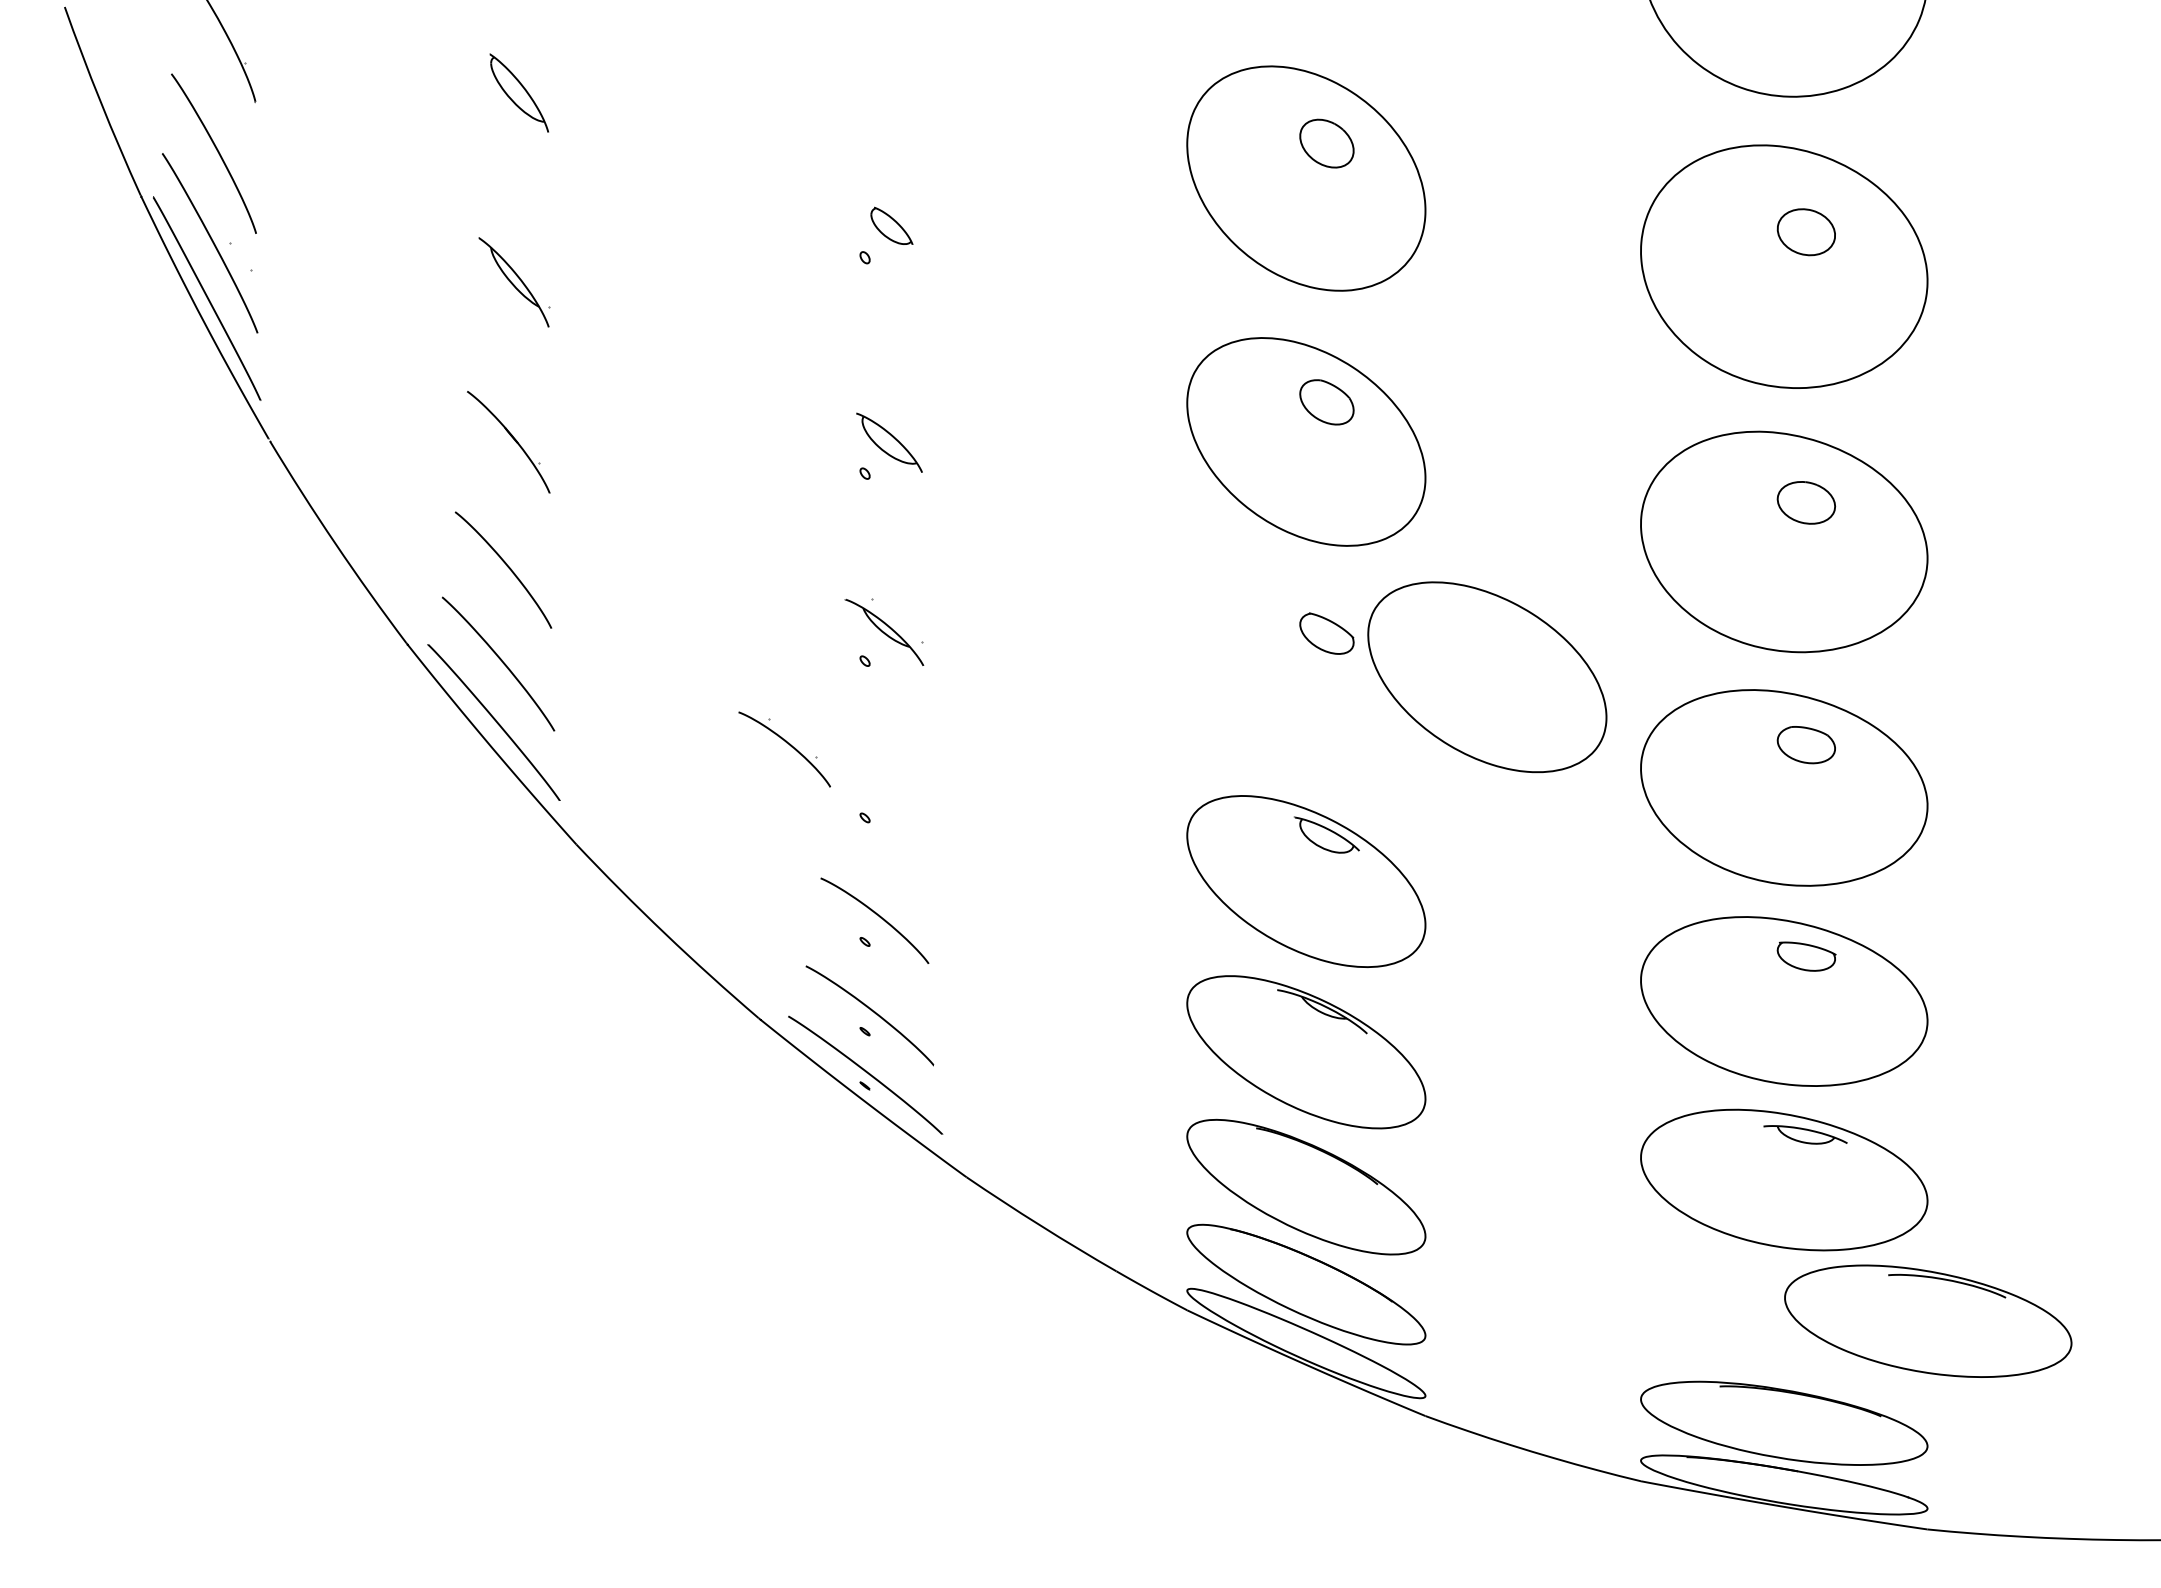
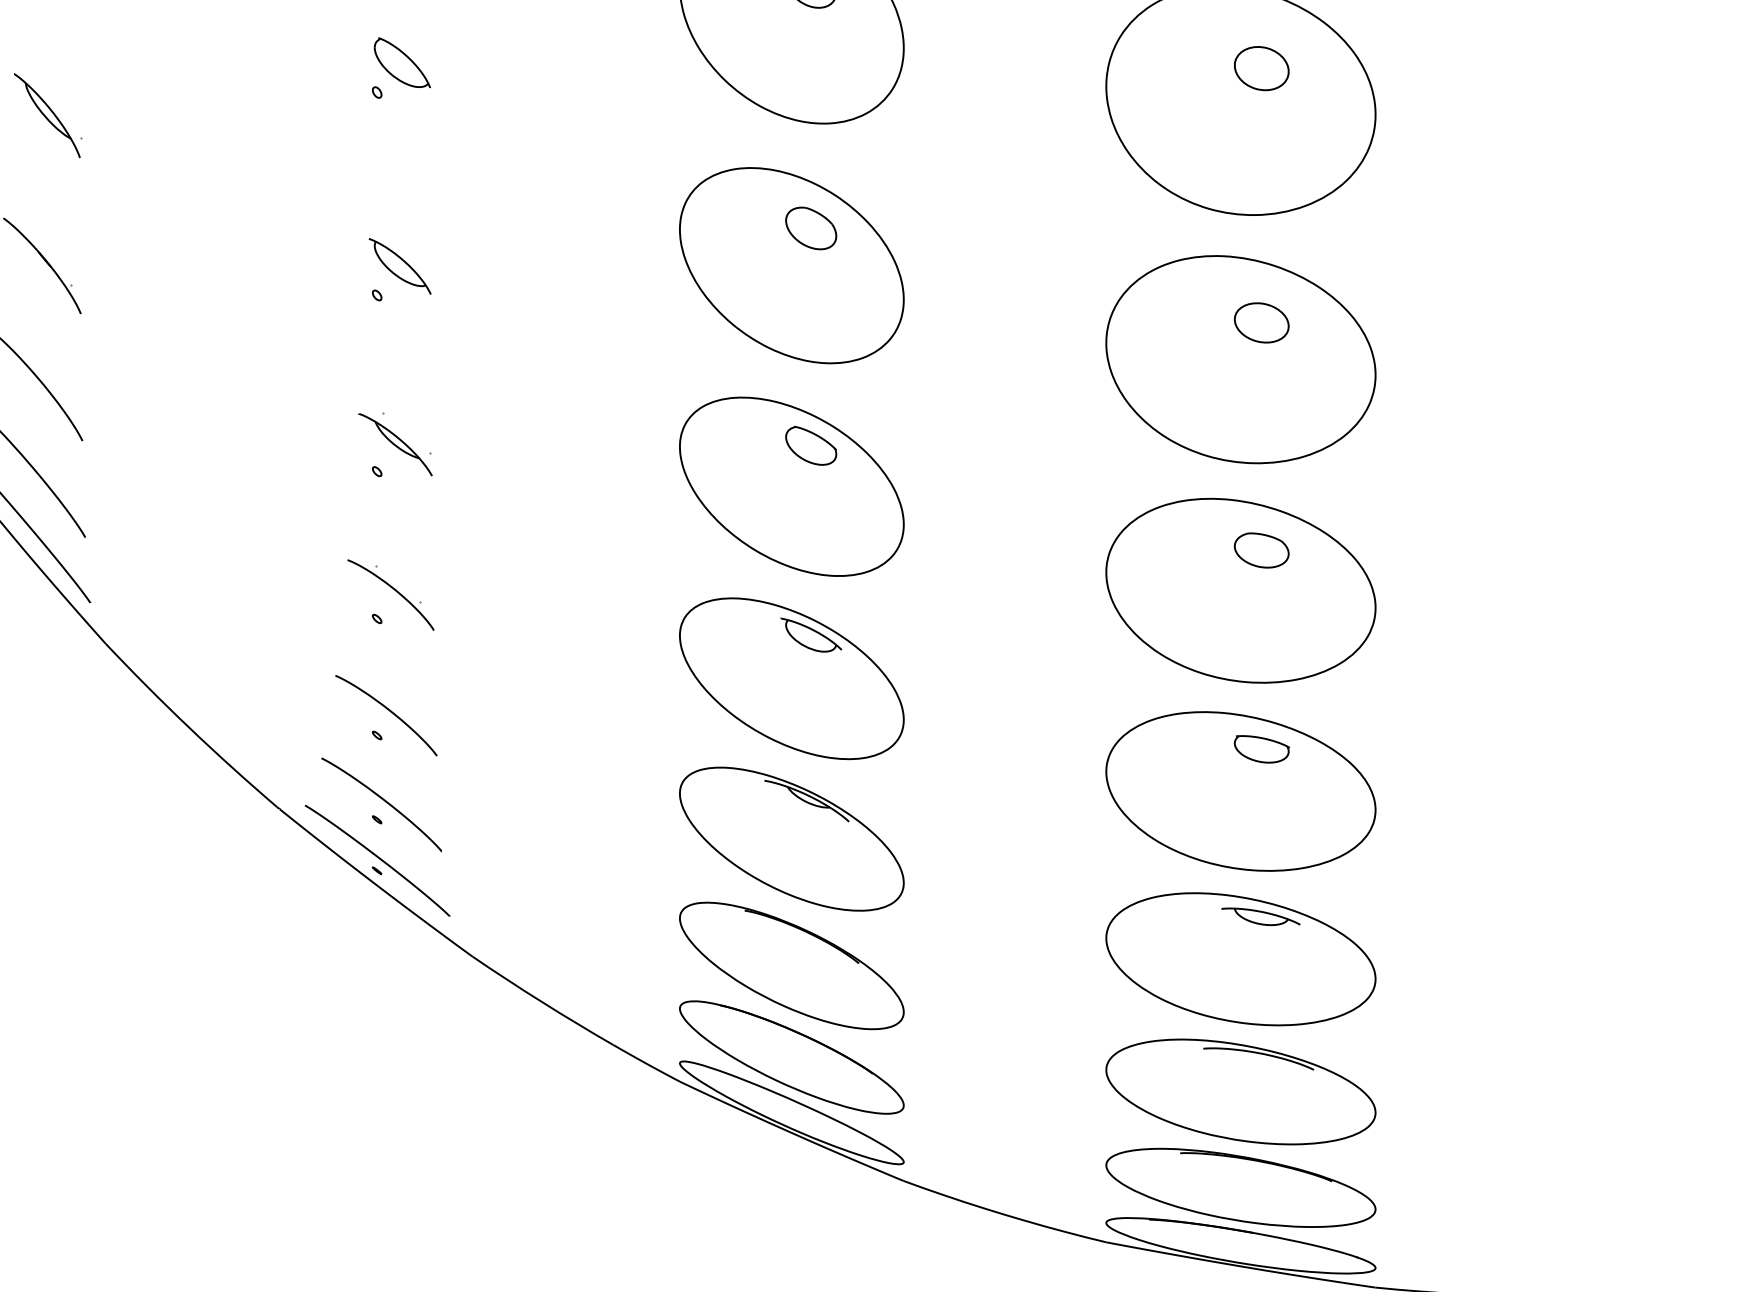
part: (891, 225) -> (402, 62), size x1.43
part: (1487, 677) -> (791, 487), moved
part: (786, 743) -> (392, 589), moved
part: (1928, 1320) -> (1241, 1091), moved

